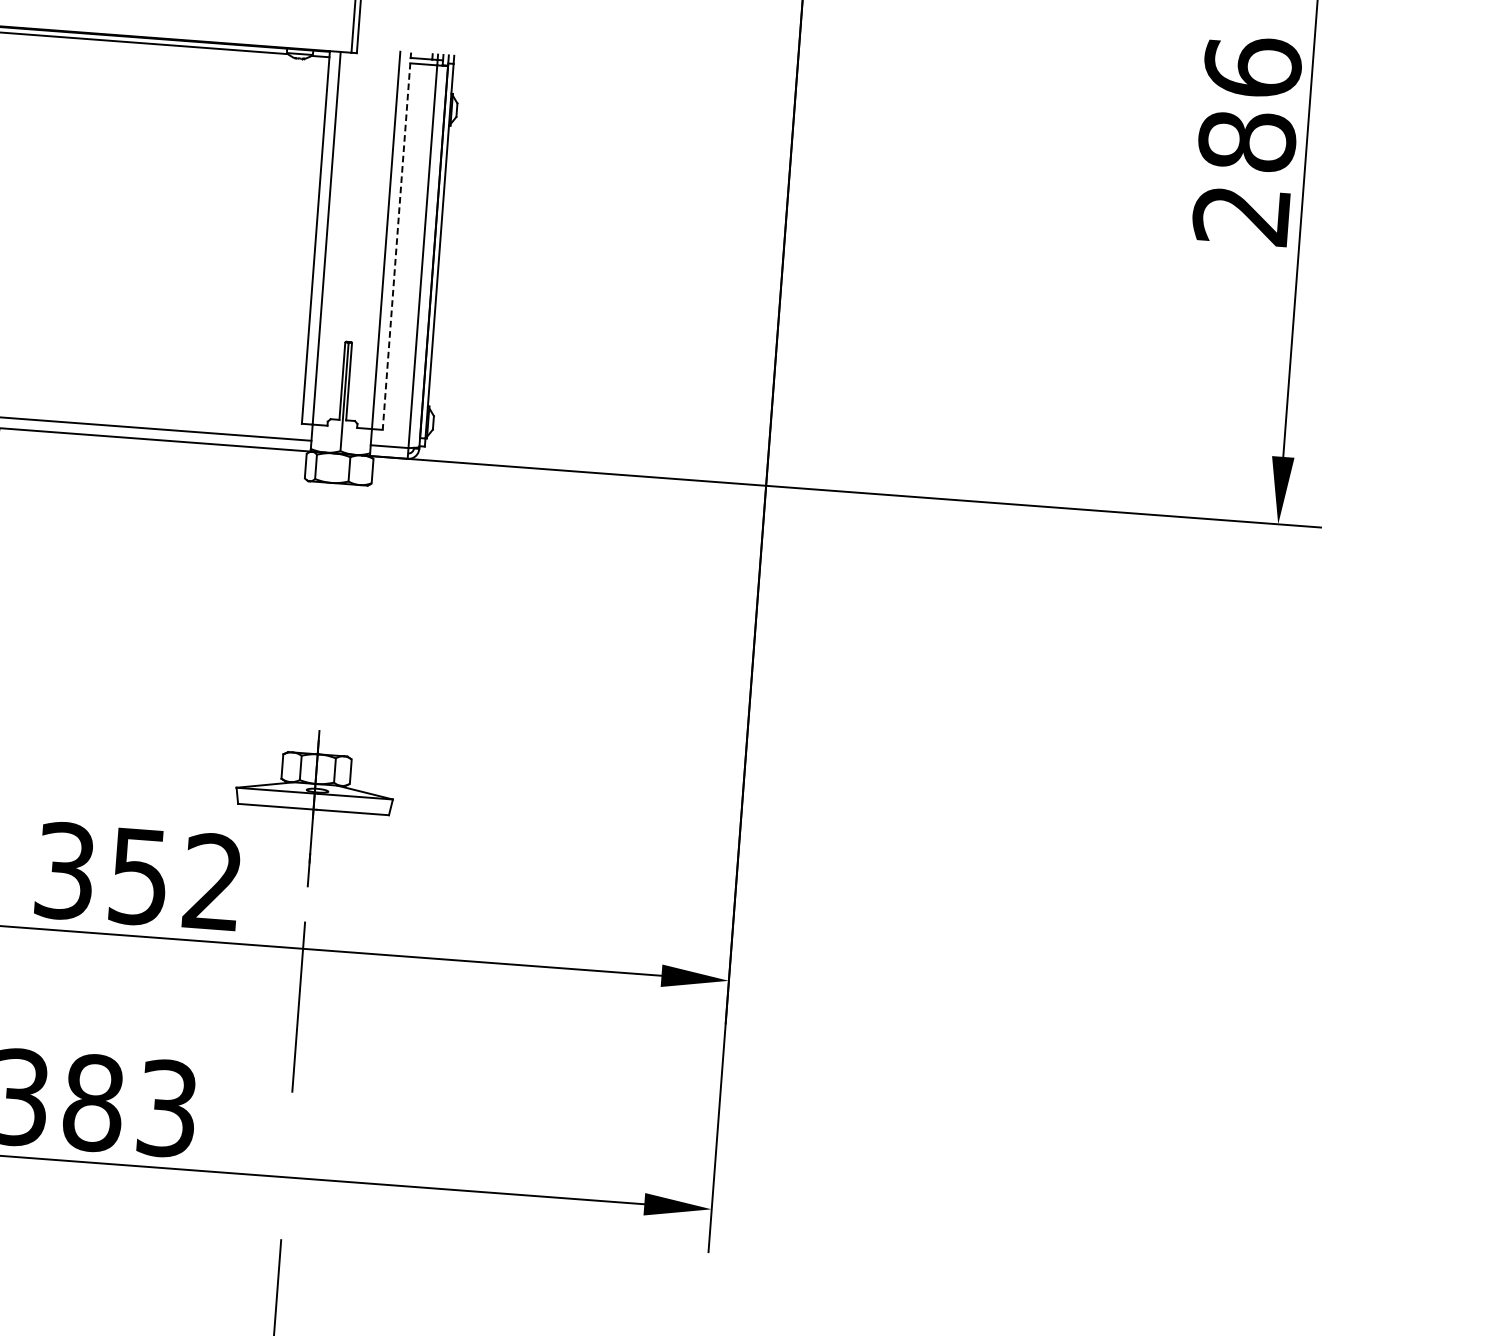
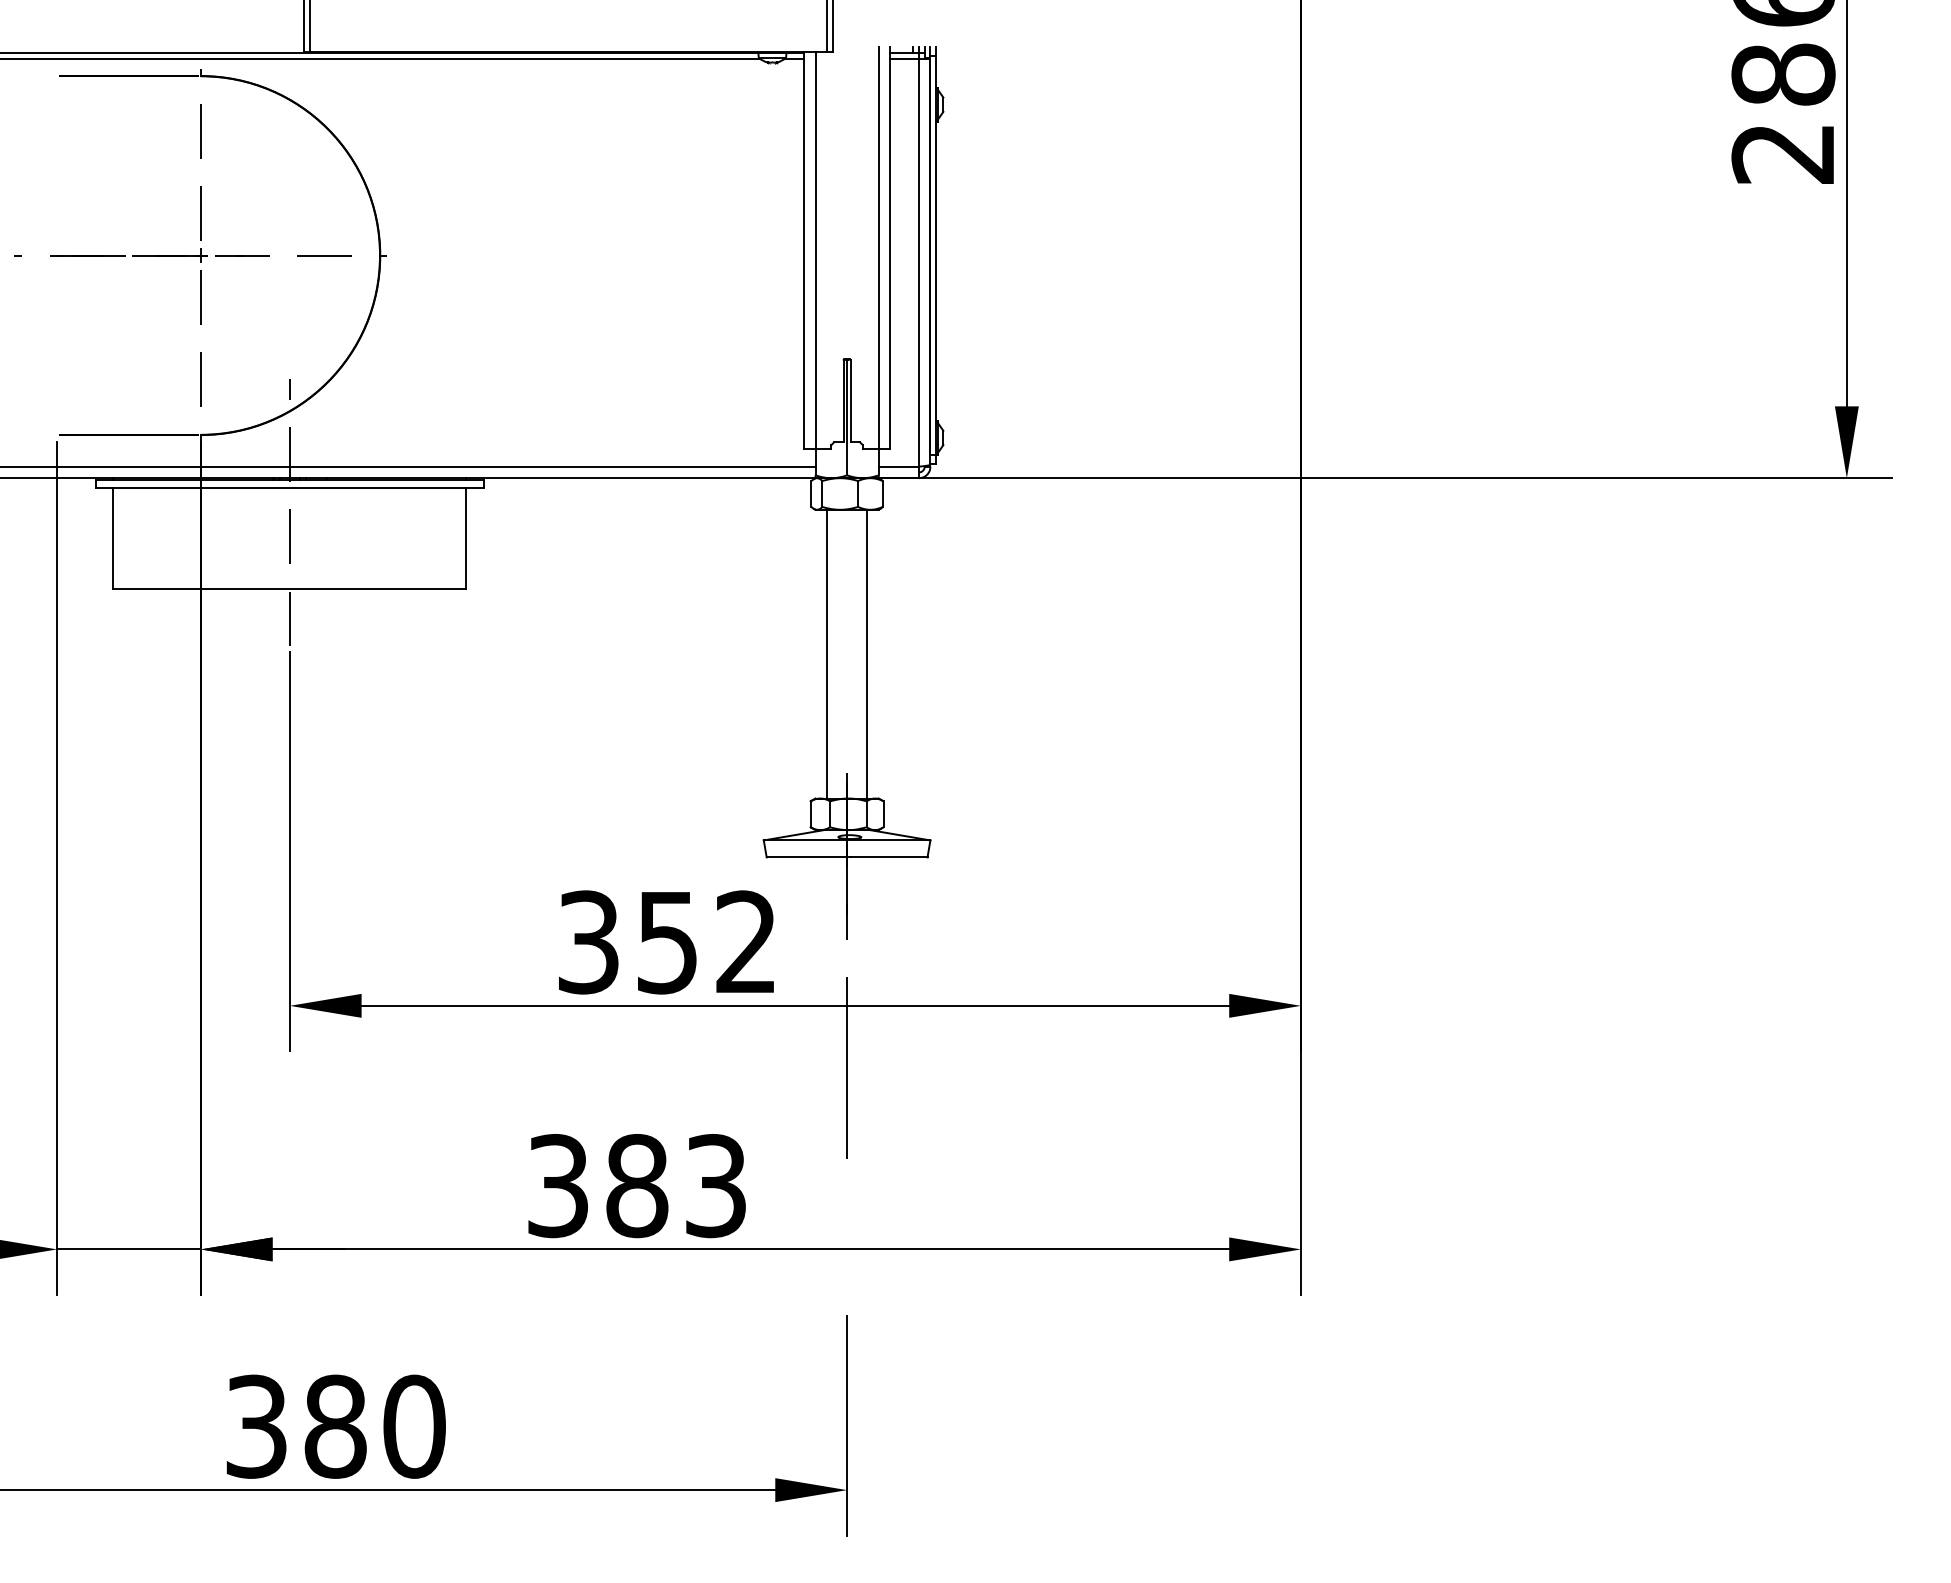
line: (397, 241) -> (890, 248), dashed -> solid
line: (309, 616) -> (827, 653), added
line: (347, 619) -> (867, 653), added

